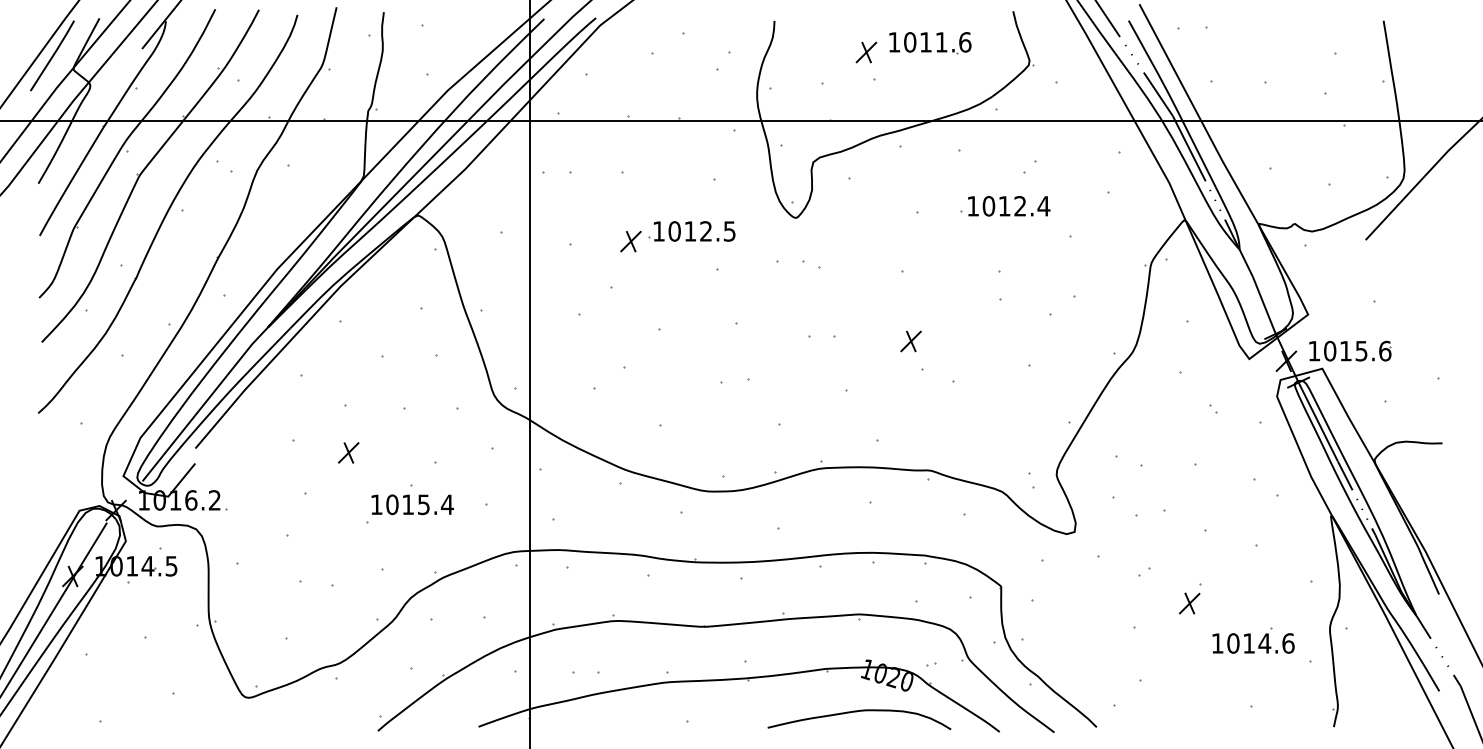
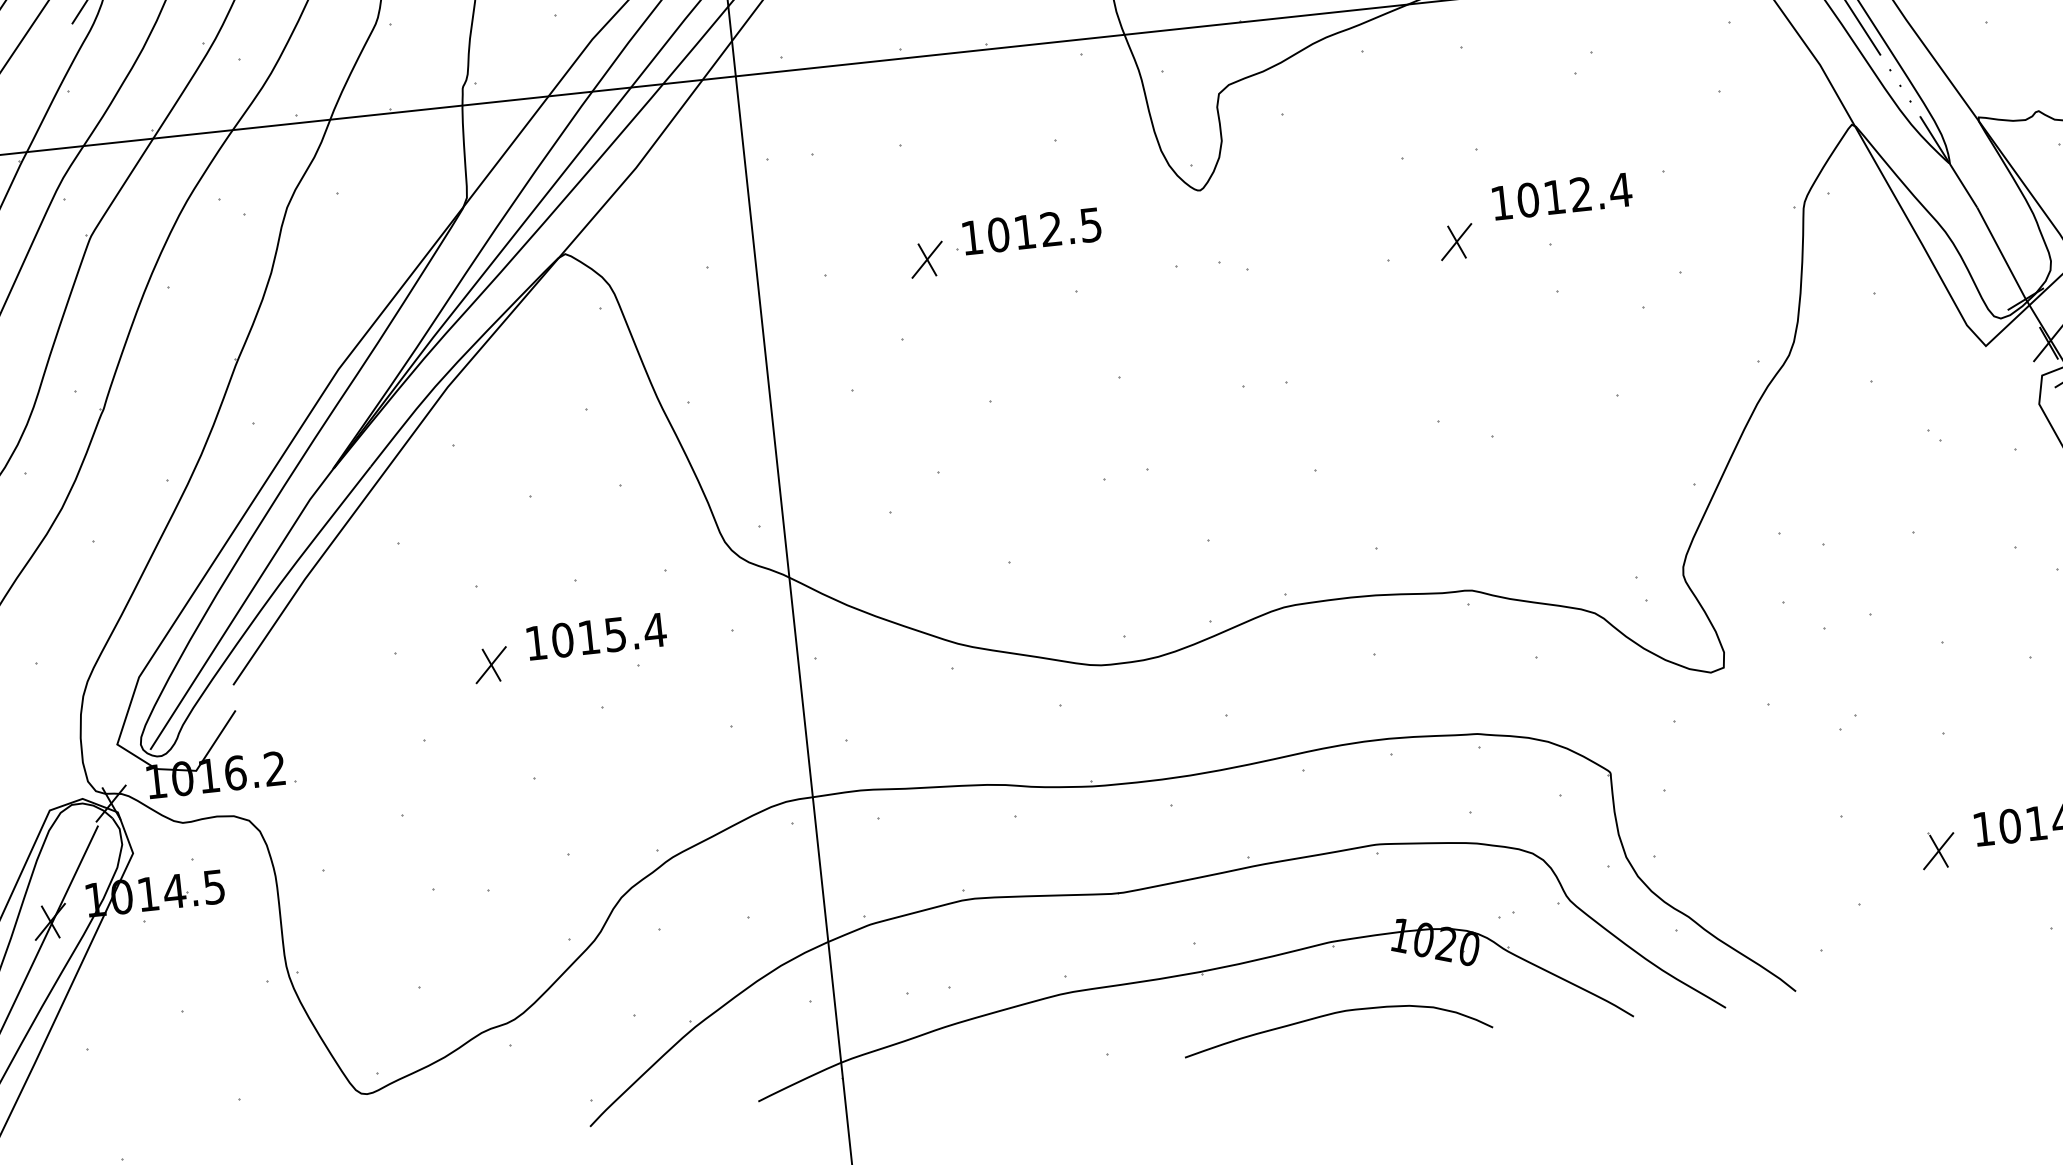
text: (1009, 206) -> (1562, 196), moved
part: (910, 341) -> (1455, 242), moved
text: (412, 504) -> (596, 636), moved
part: (1189, 603) -> (1938, 850), moved
curve: (857, 712) -> (1332, 1015), moved

